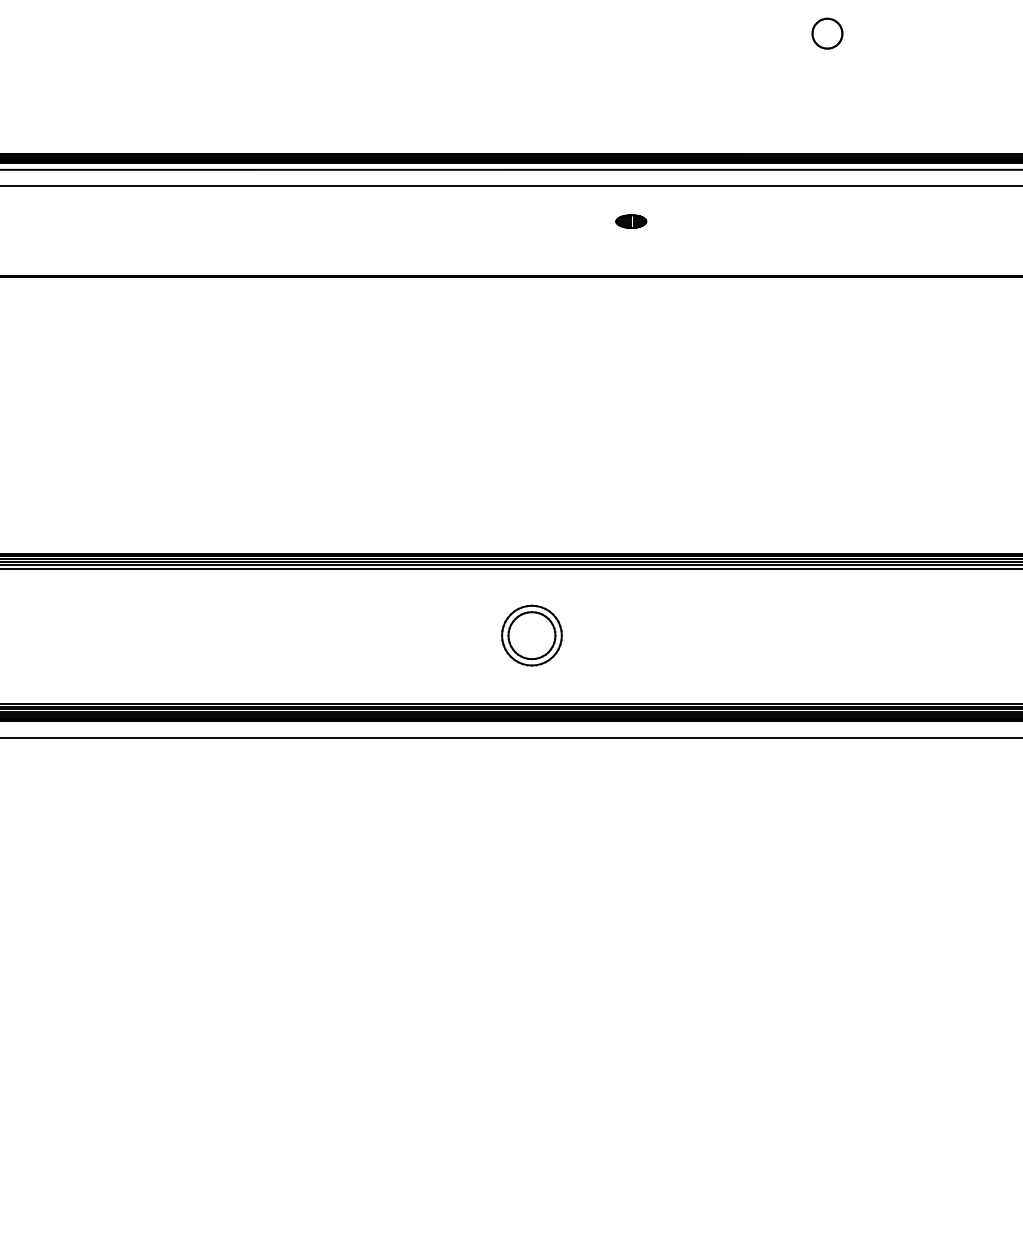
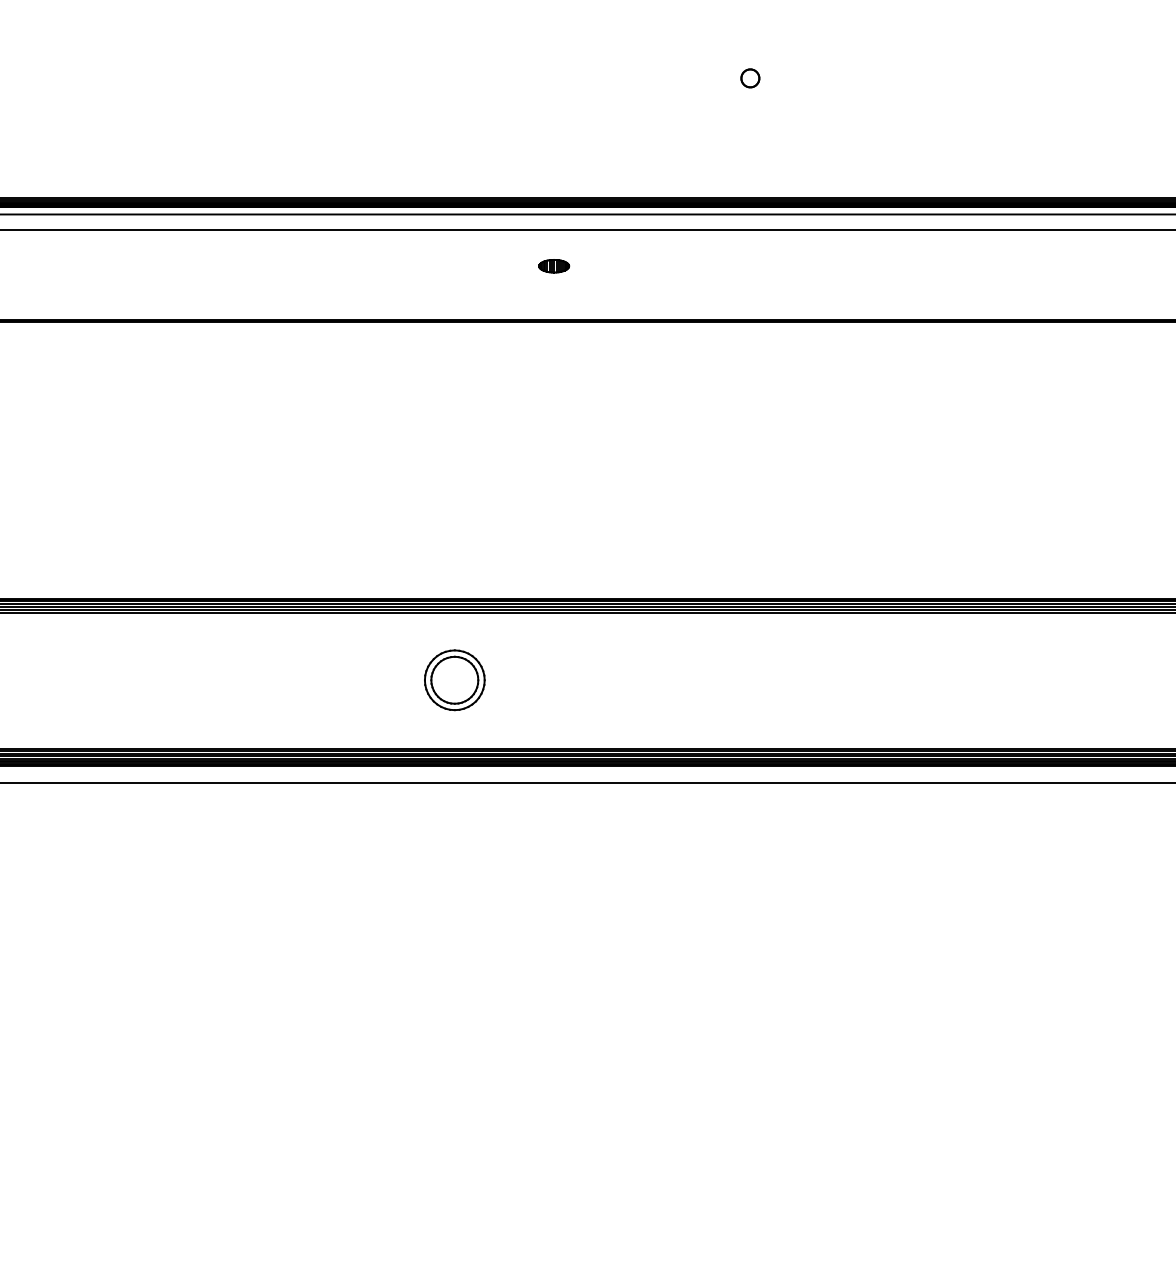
part: (827, 33) -> (750, 78), size x0.6

